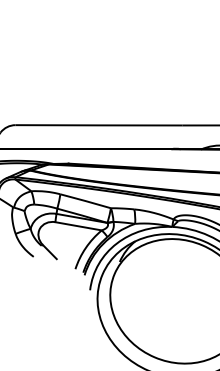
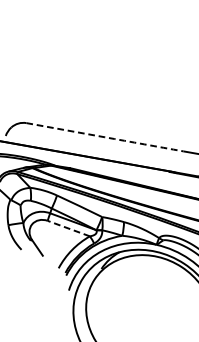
arc: (99, 125) -> (105, 137), solid -> dashed
line: (78, 226) -> (68, 228), solid -> dashed

